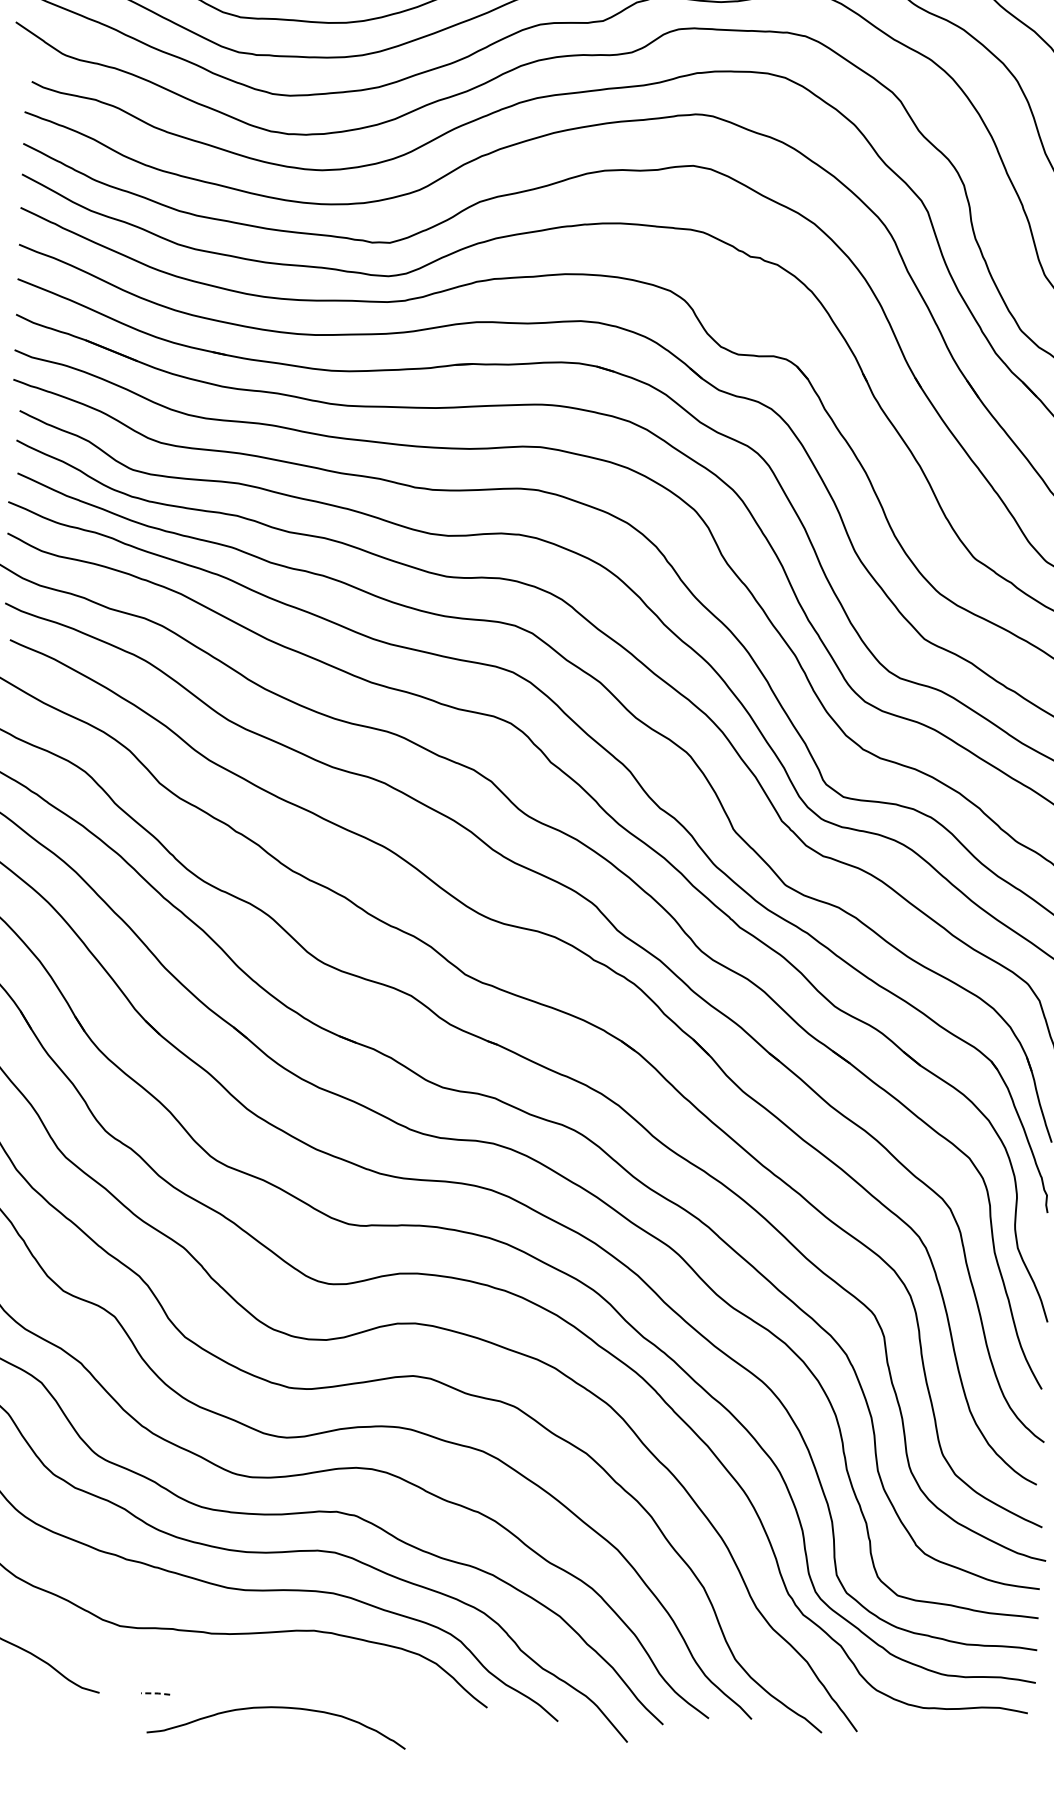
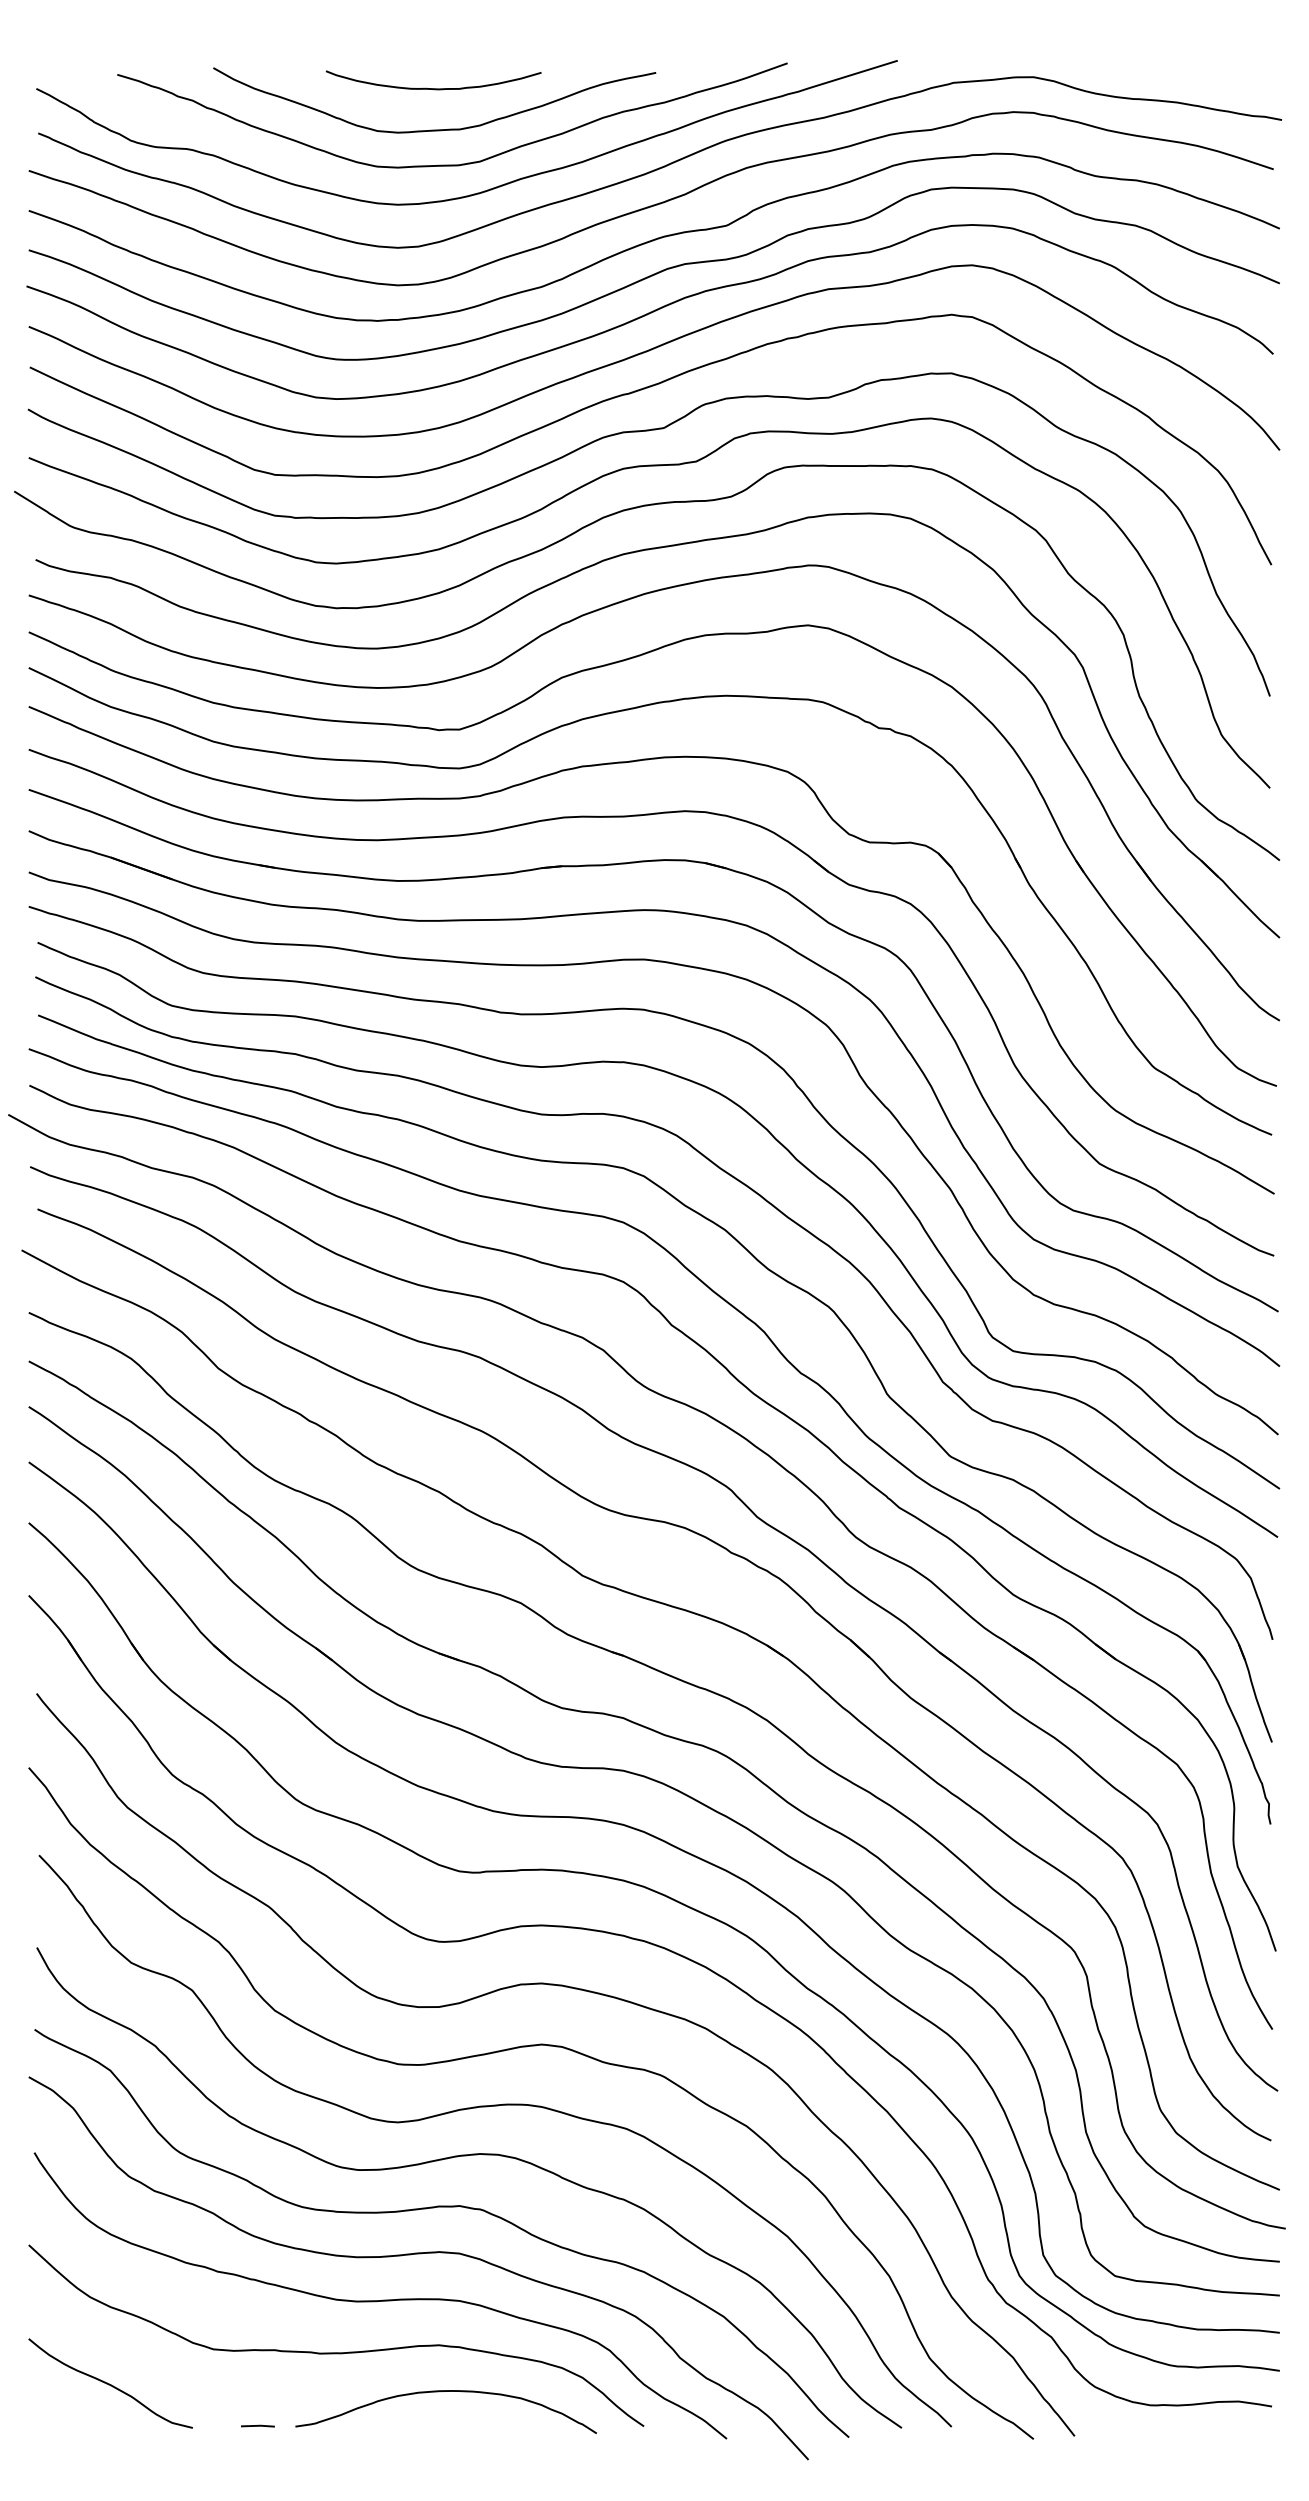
line: (156, 1693) -> (258, 2425), dashed -> solid
curve: (272, 1708) -> (440, 2392), moved

